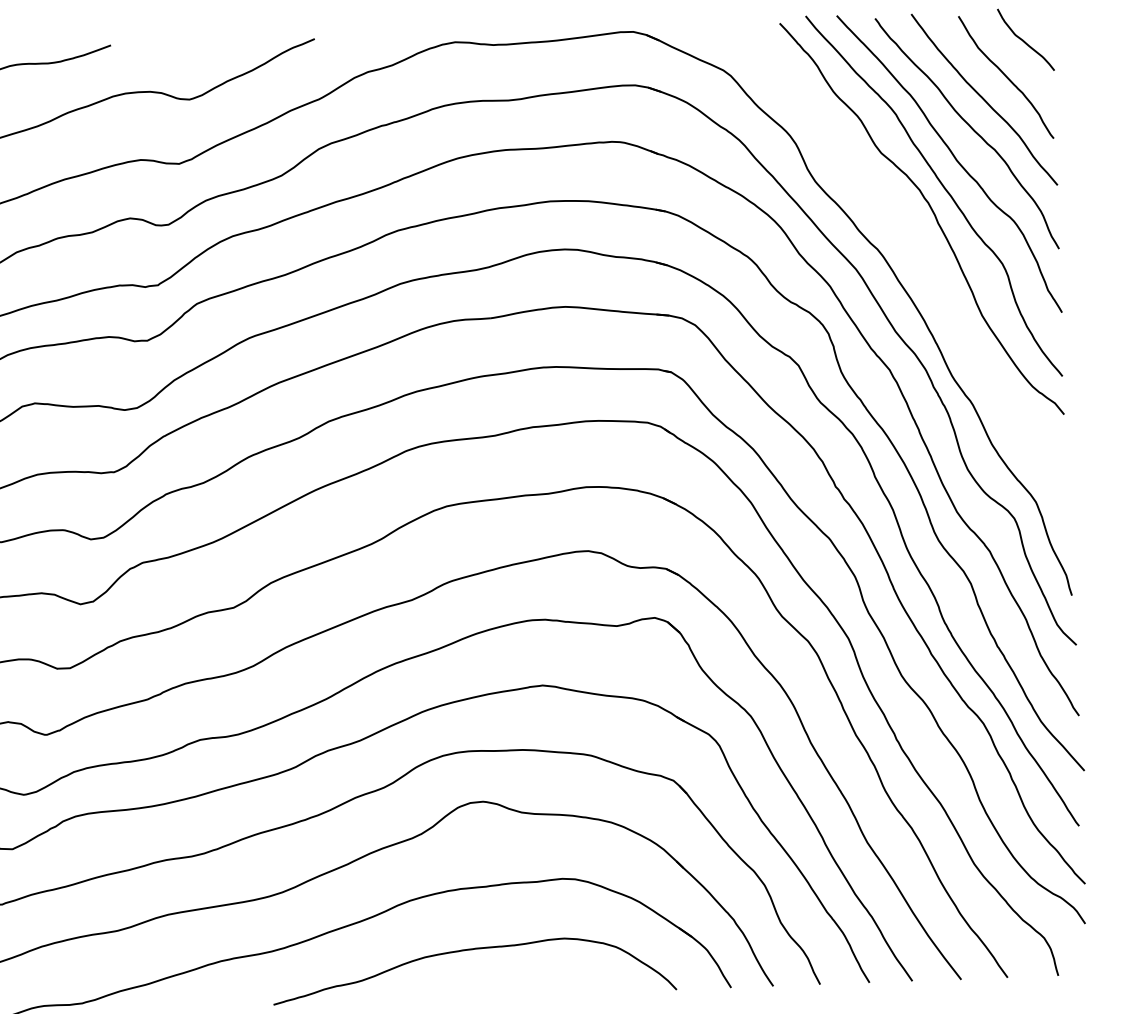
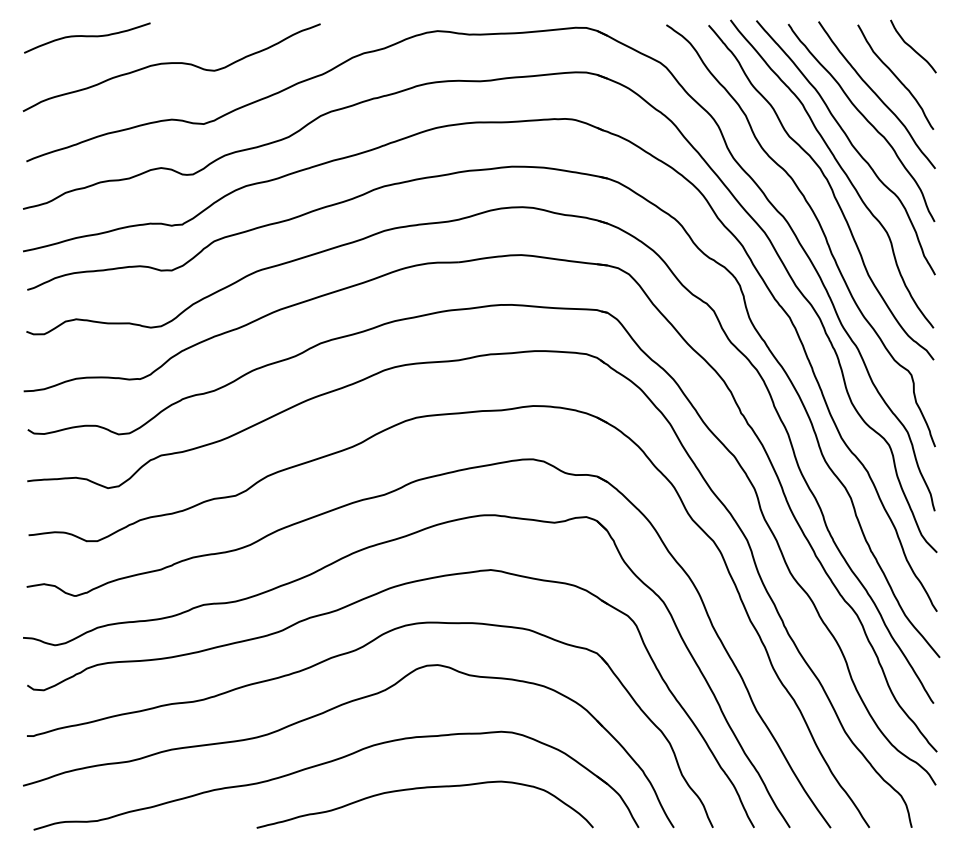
curve: (921, 259) -> (819, 226), added

